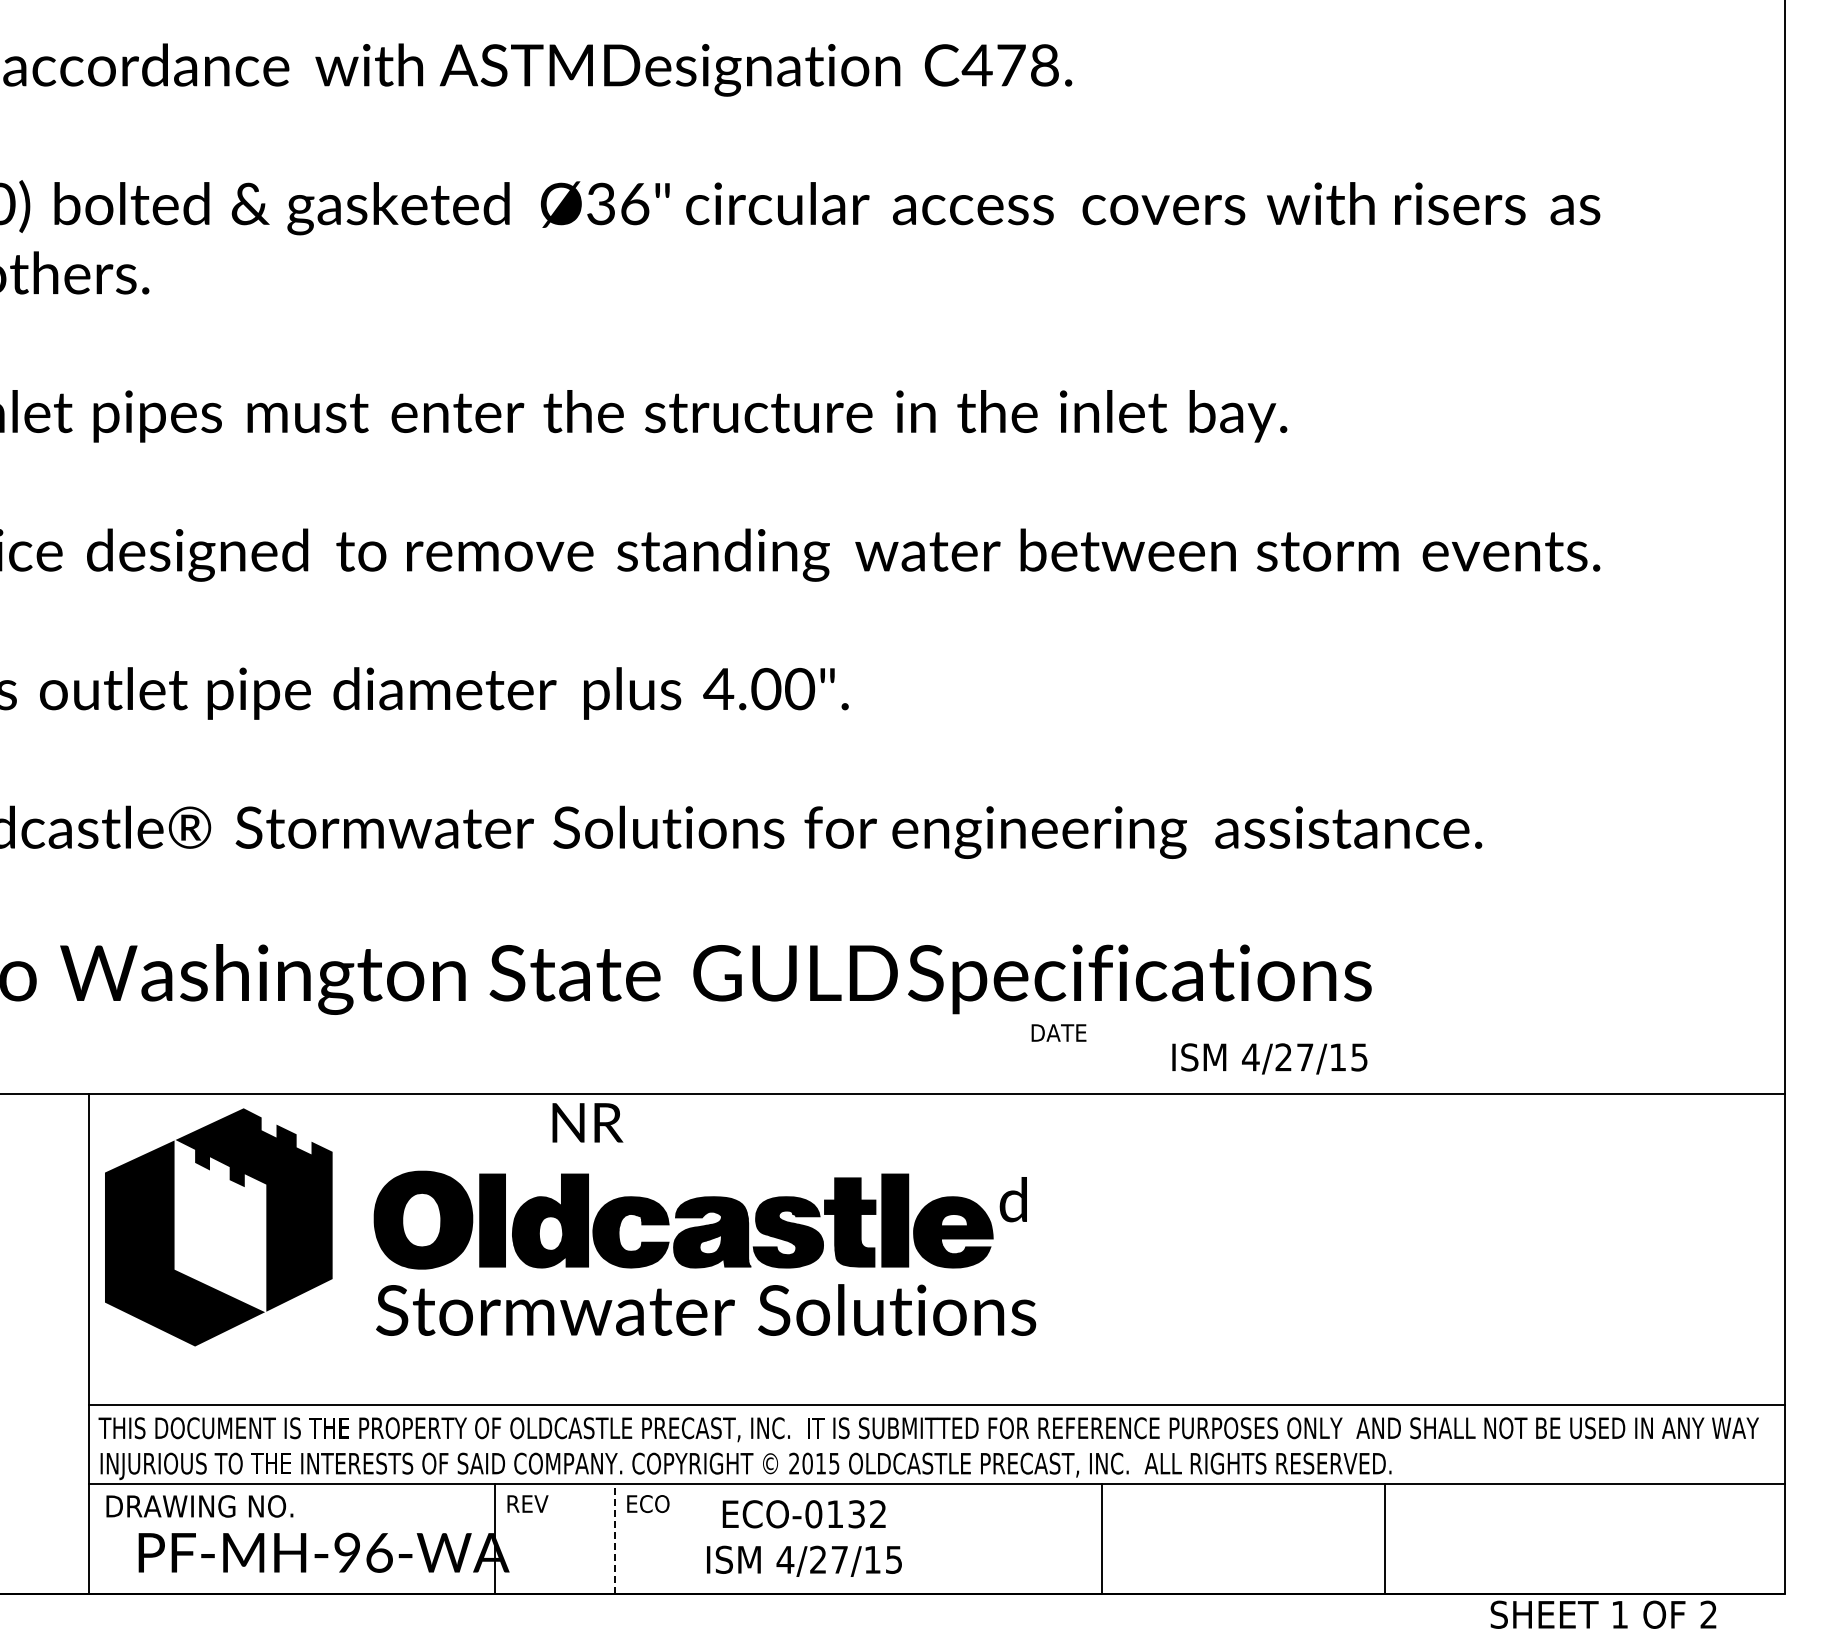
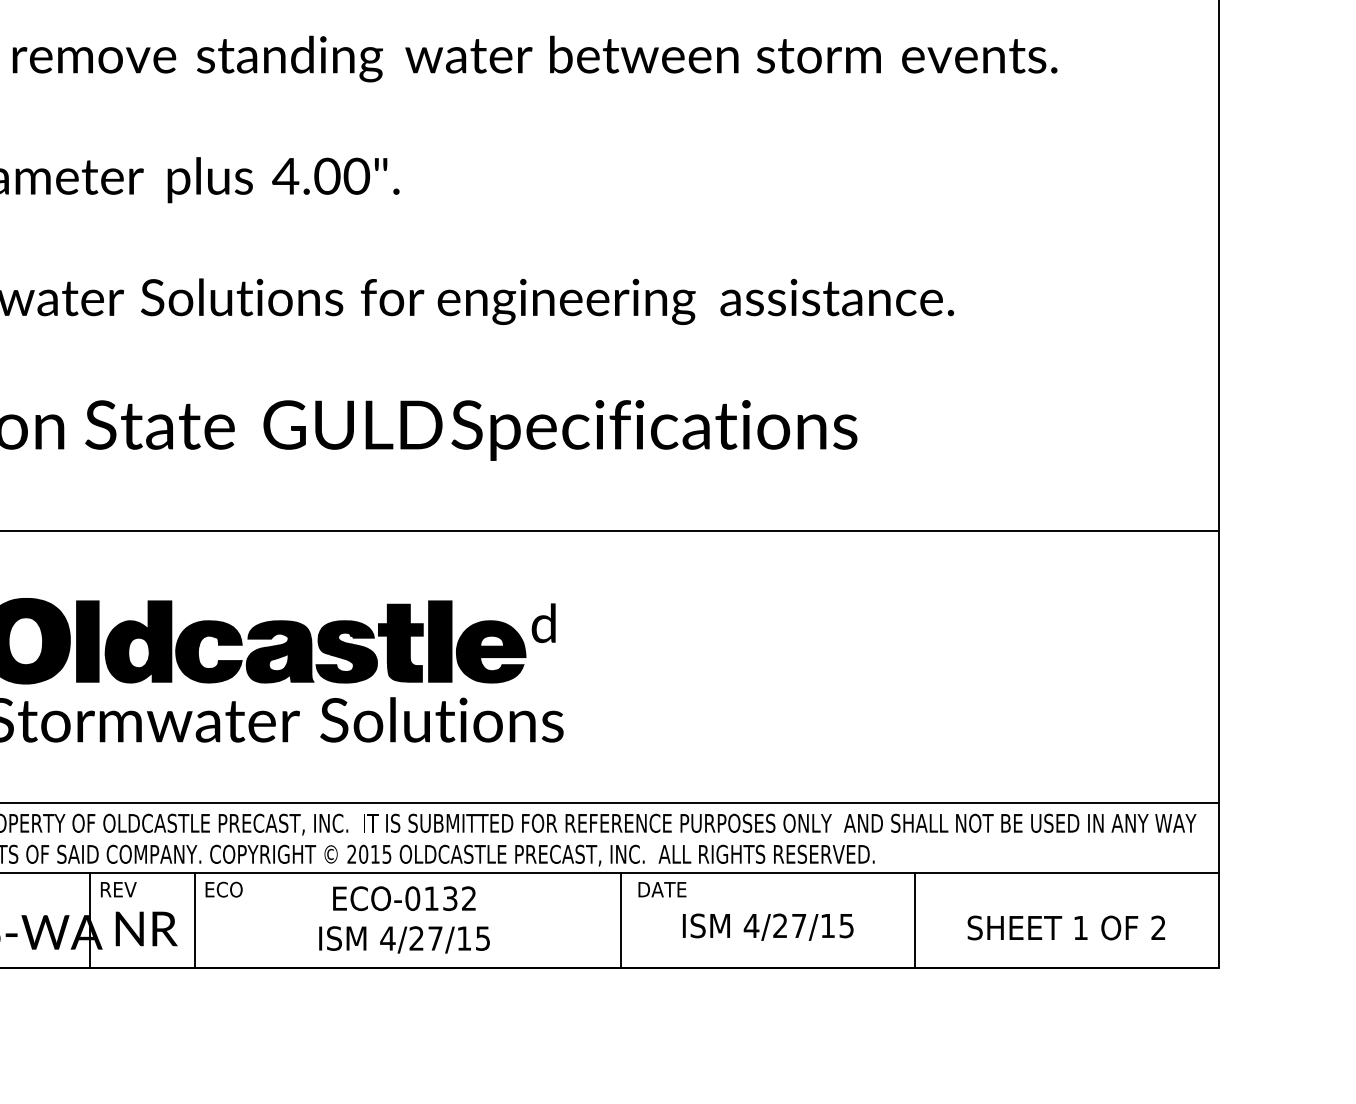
text: (1058, 1032) -> (661, 889), moved
text: (1269, 1058) -> (767, 926), moved
text: (587, 1122) -> (146, 928), moved
text: (804, 1538) -> (404, 919), moved
line: (1385, 1538) -> (914, 919), moved
line: (615, 1539) -> (195, 920), dashed -> solid
text: (1603, 1614) -> (1066, 927), moved

